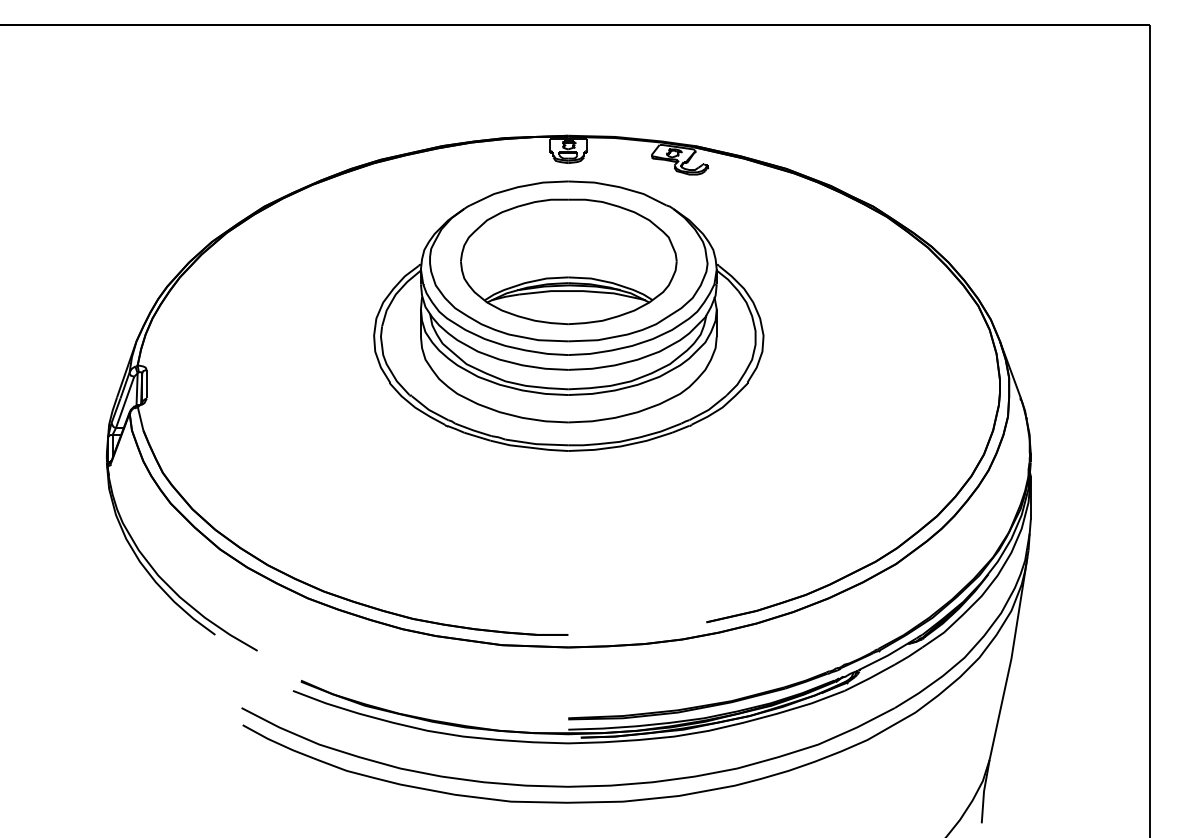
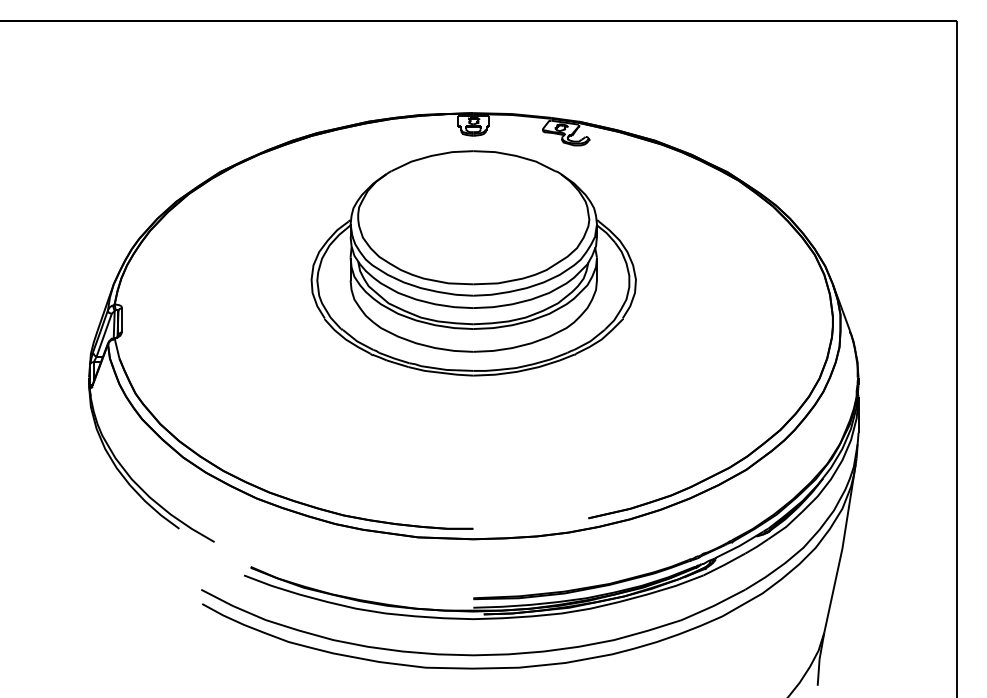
part: (568, 261) -> (473, 217), removed

